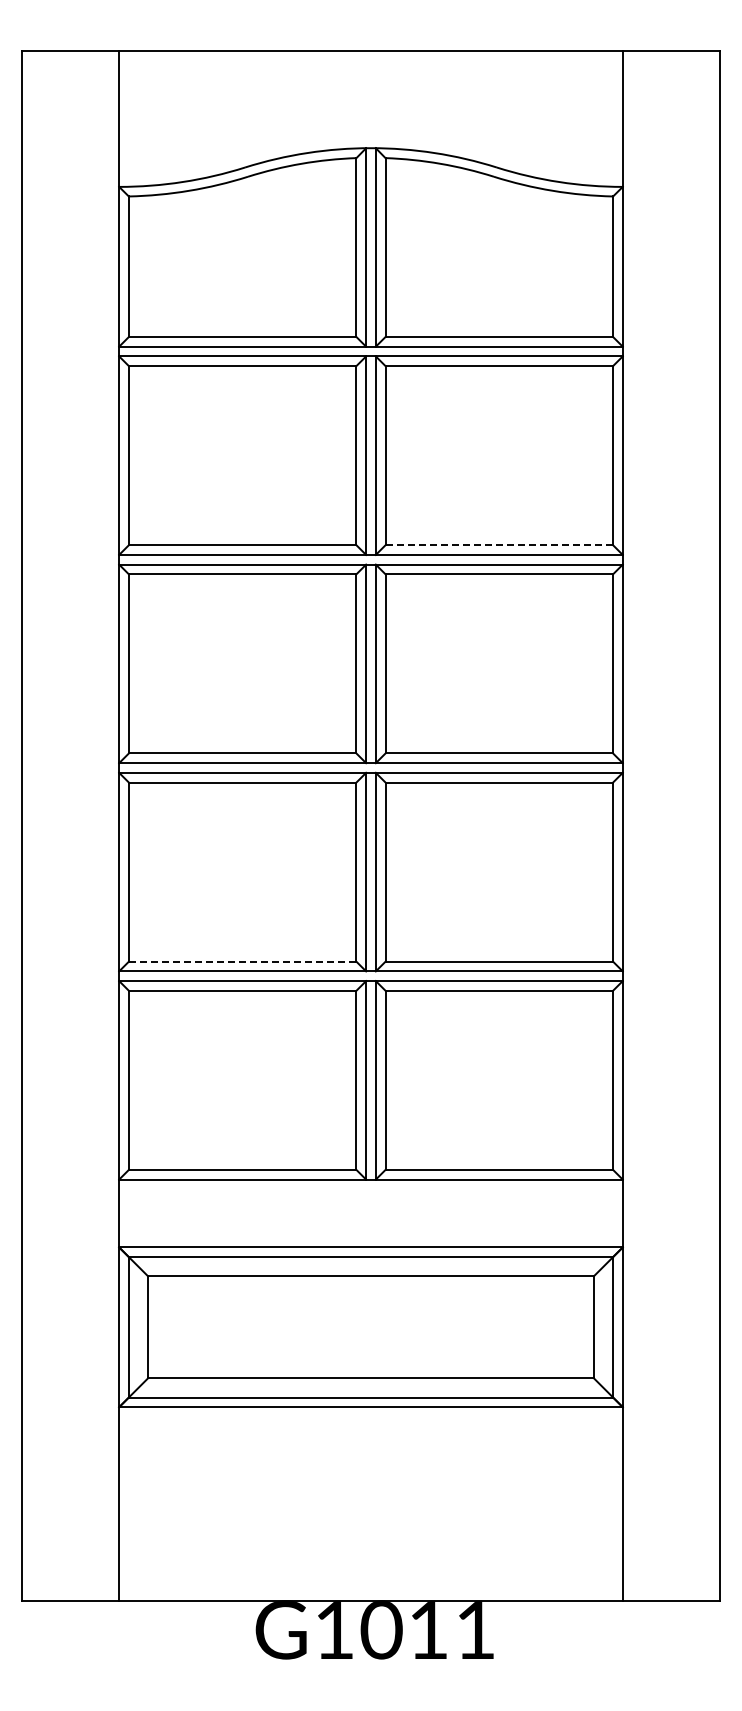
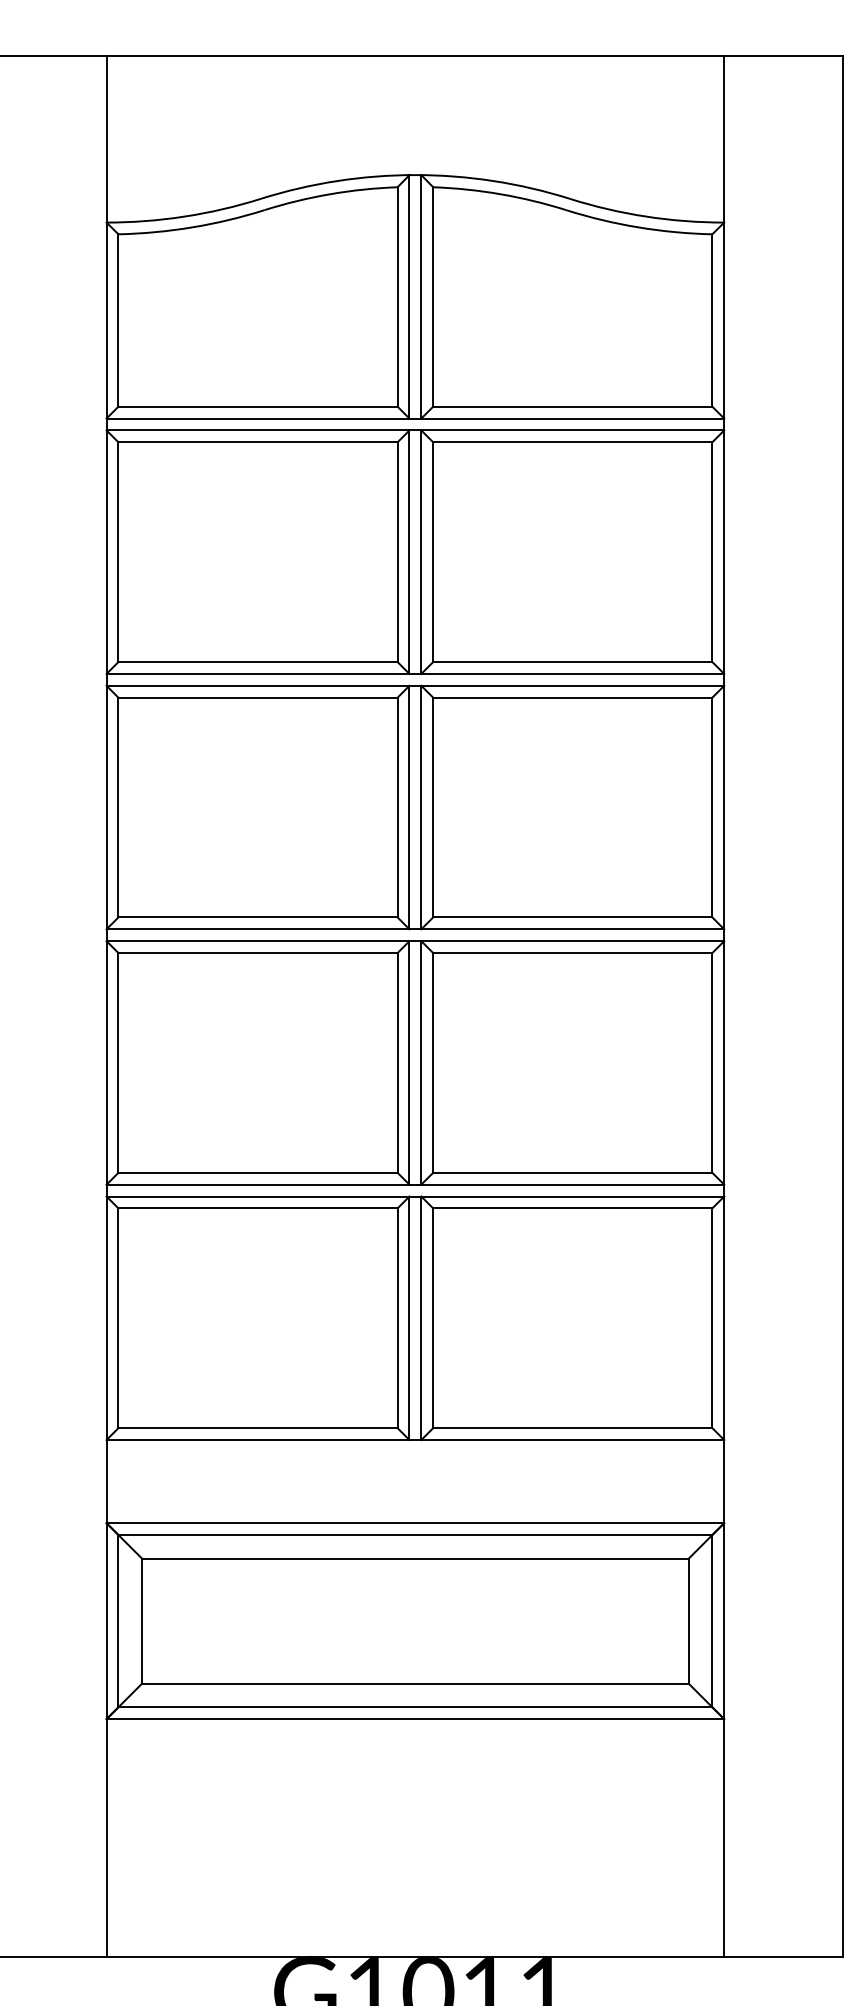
line: (499, 545) -> (573, 662), dashed -> solid
line: (242, 961) -> (257, 1172), dashed -> solid

